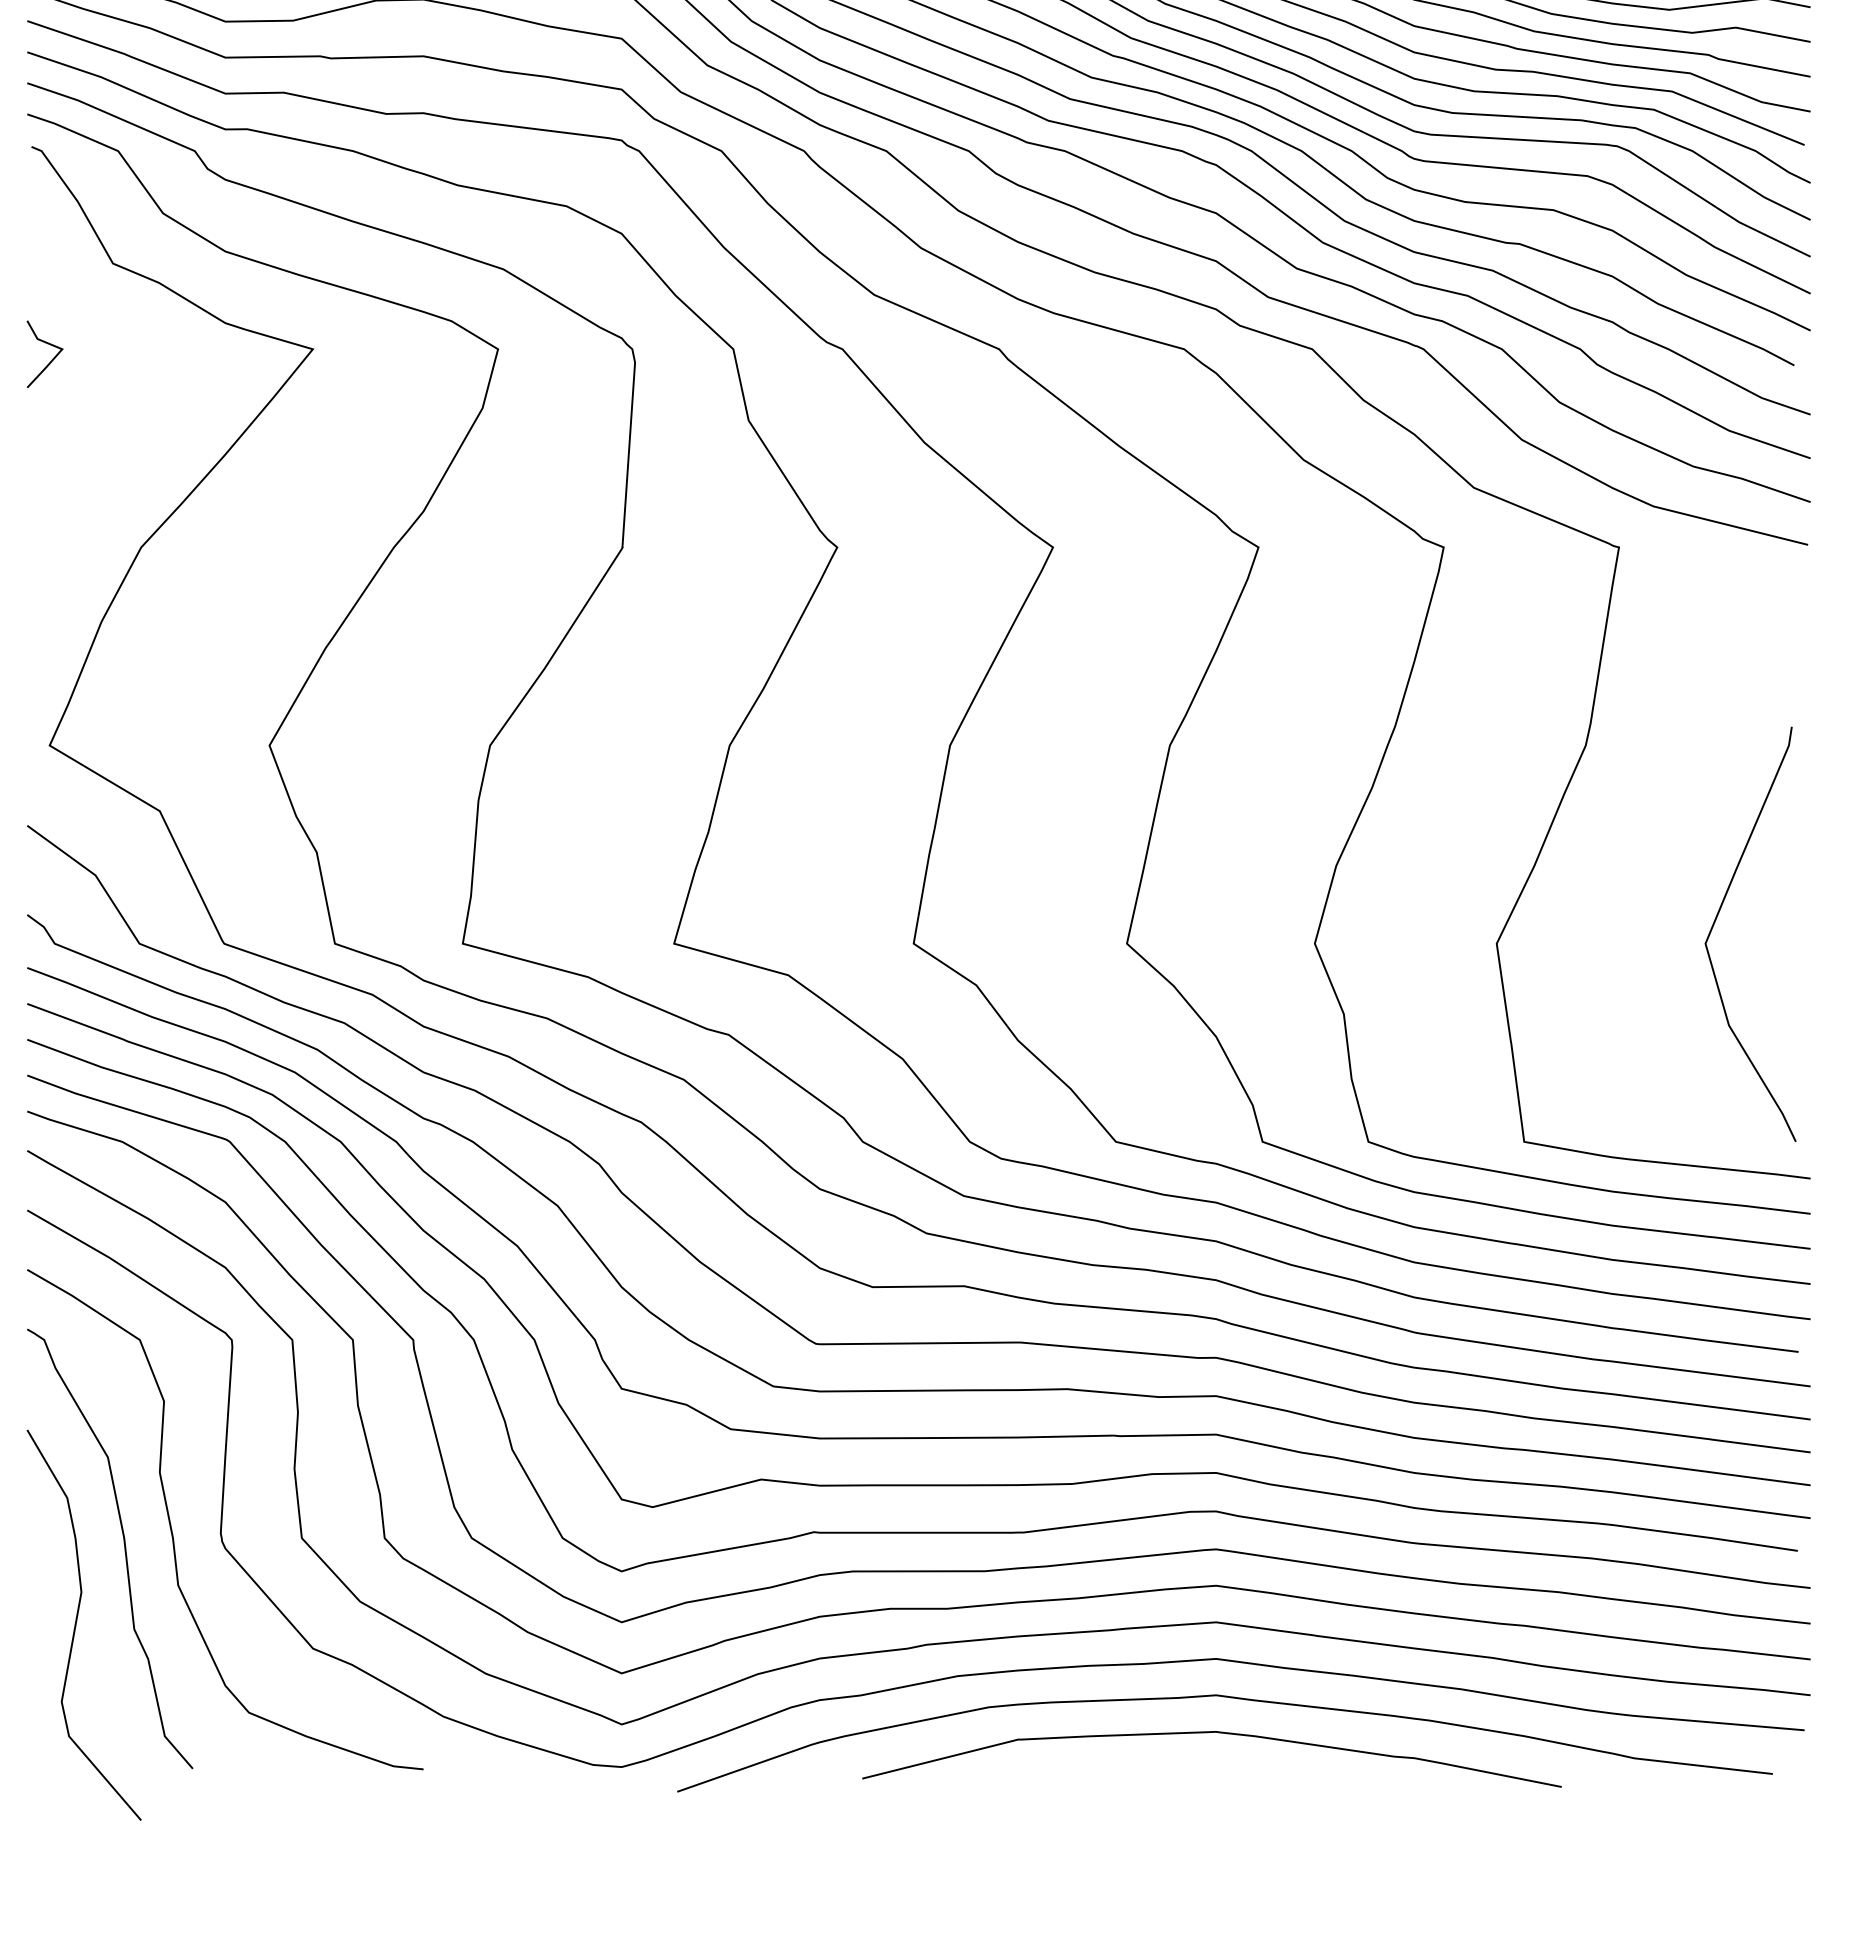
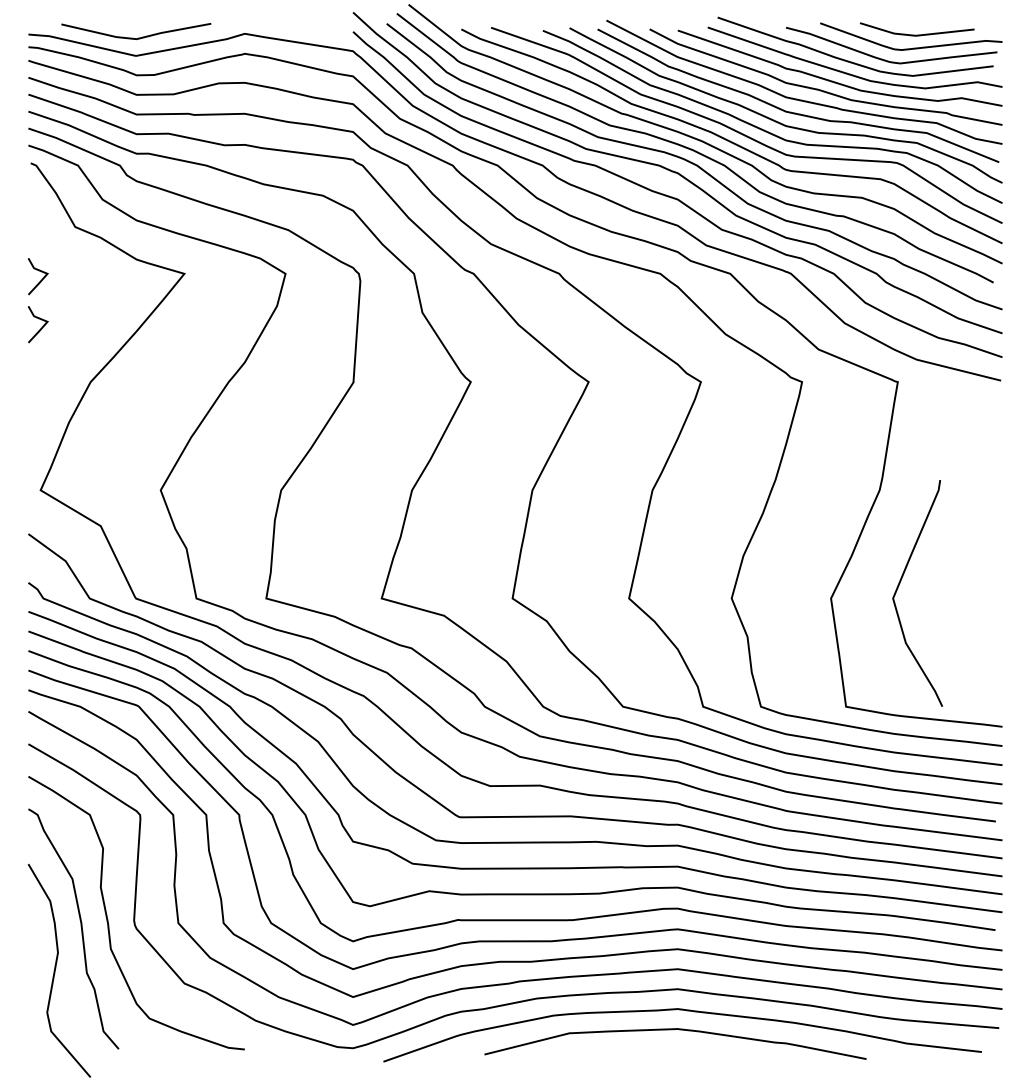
line: (51, 447) -> (41, 327), added
curve: (1717, 921) -> (899, 586), moved

